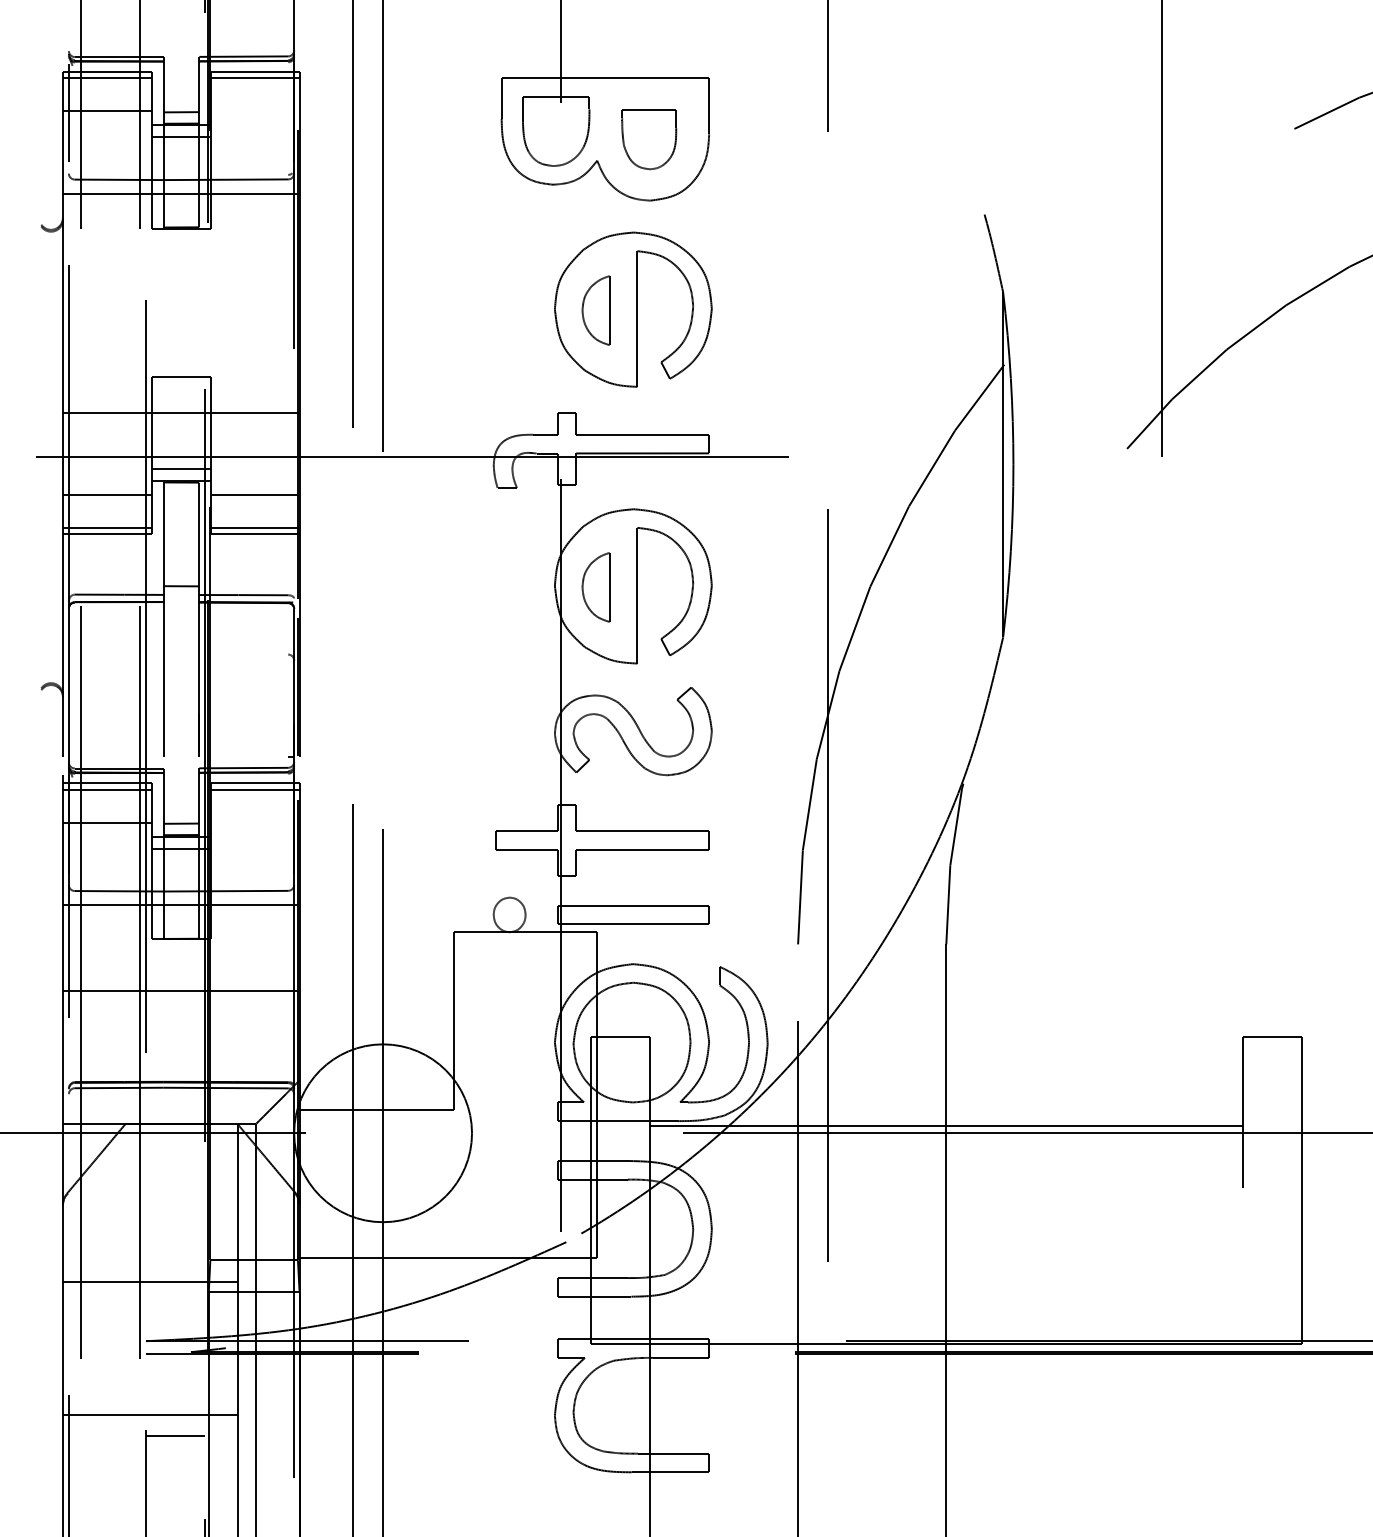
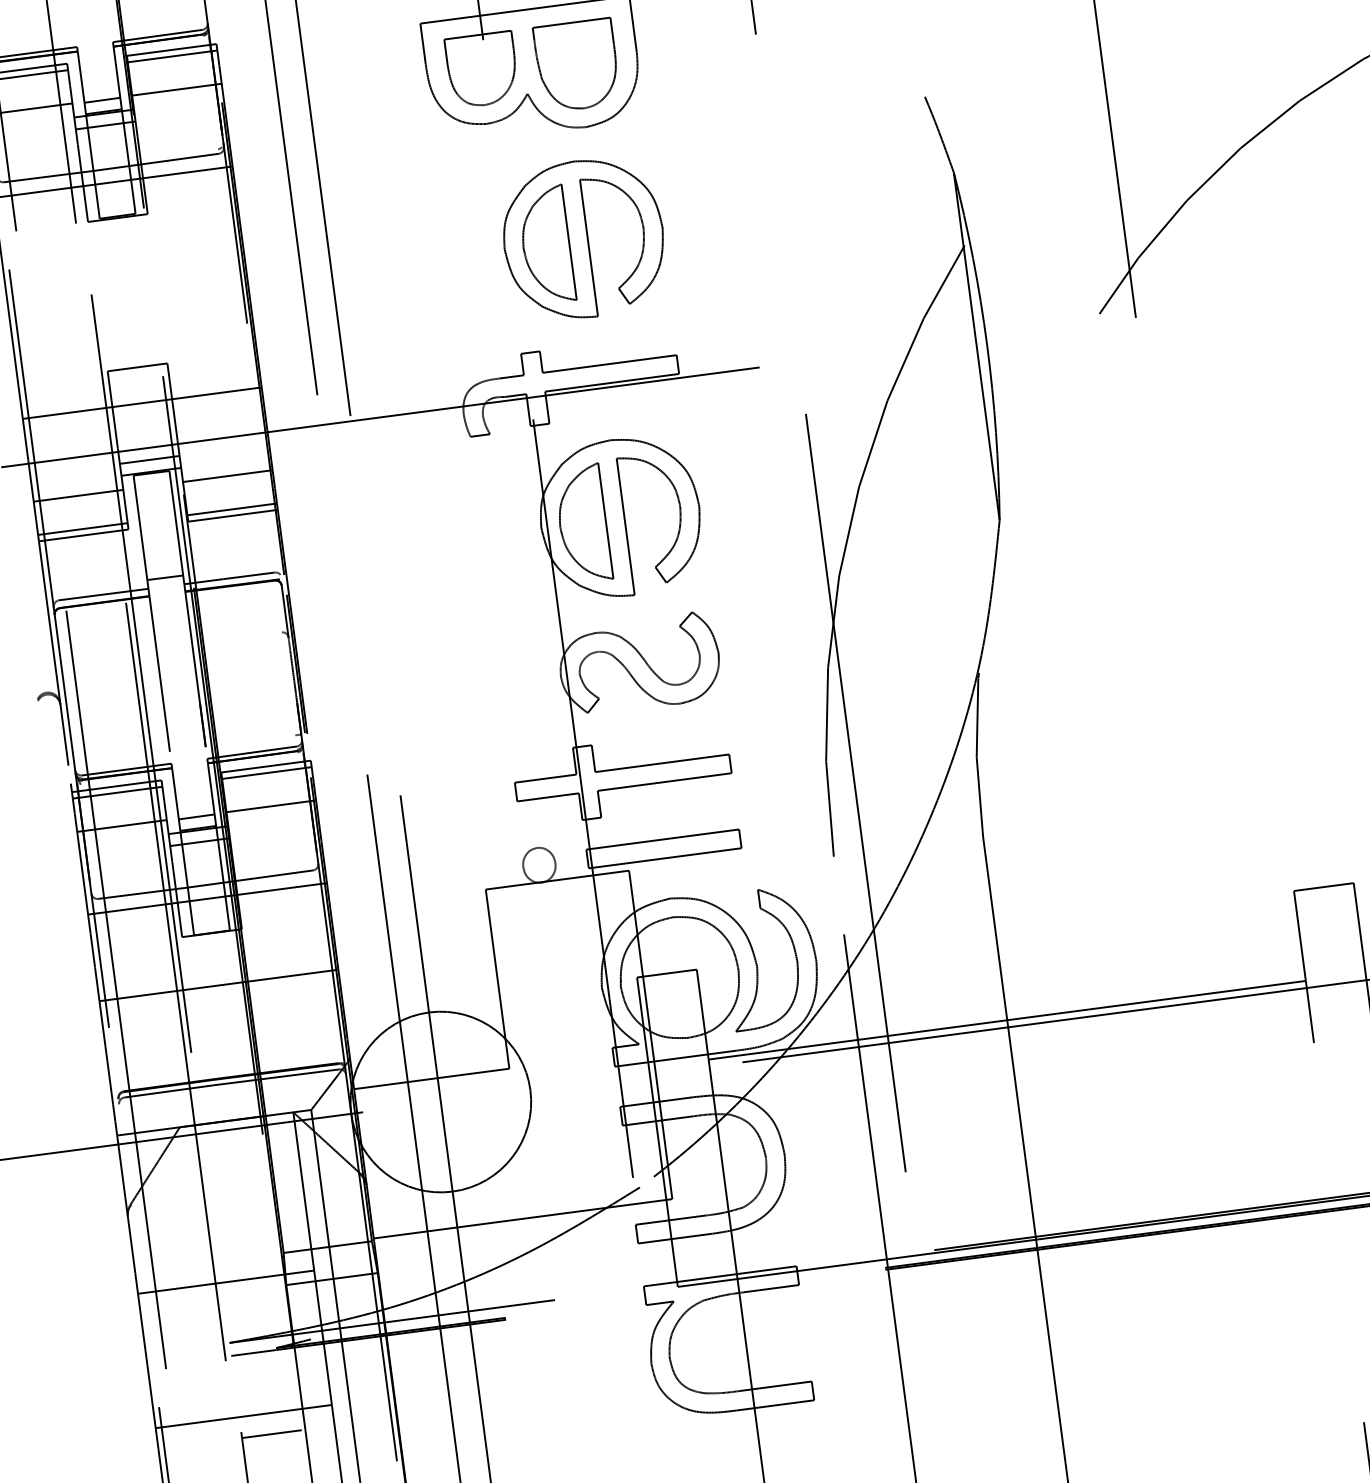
line: (255, 111) -> (176, 89), added
part: (648, 139) -> (576, 65), size x1.43
part: (595, 310) -> (545, 245), size x1.67
part: (595, 587) -> (582, 524), size x1.67
line: (255, 822) -> (271, 805), added

